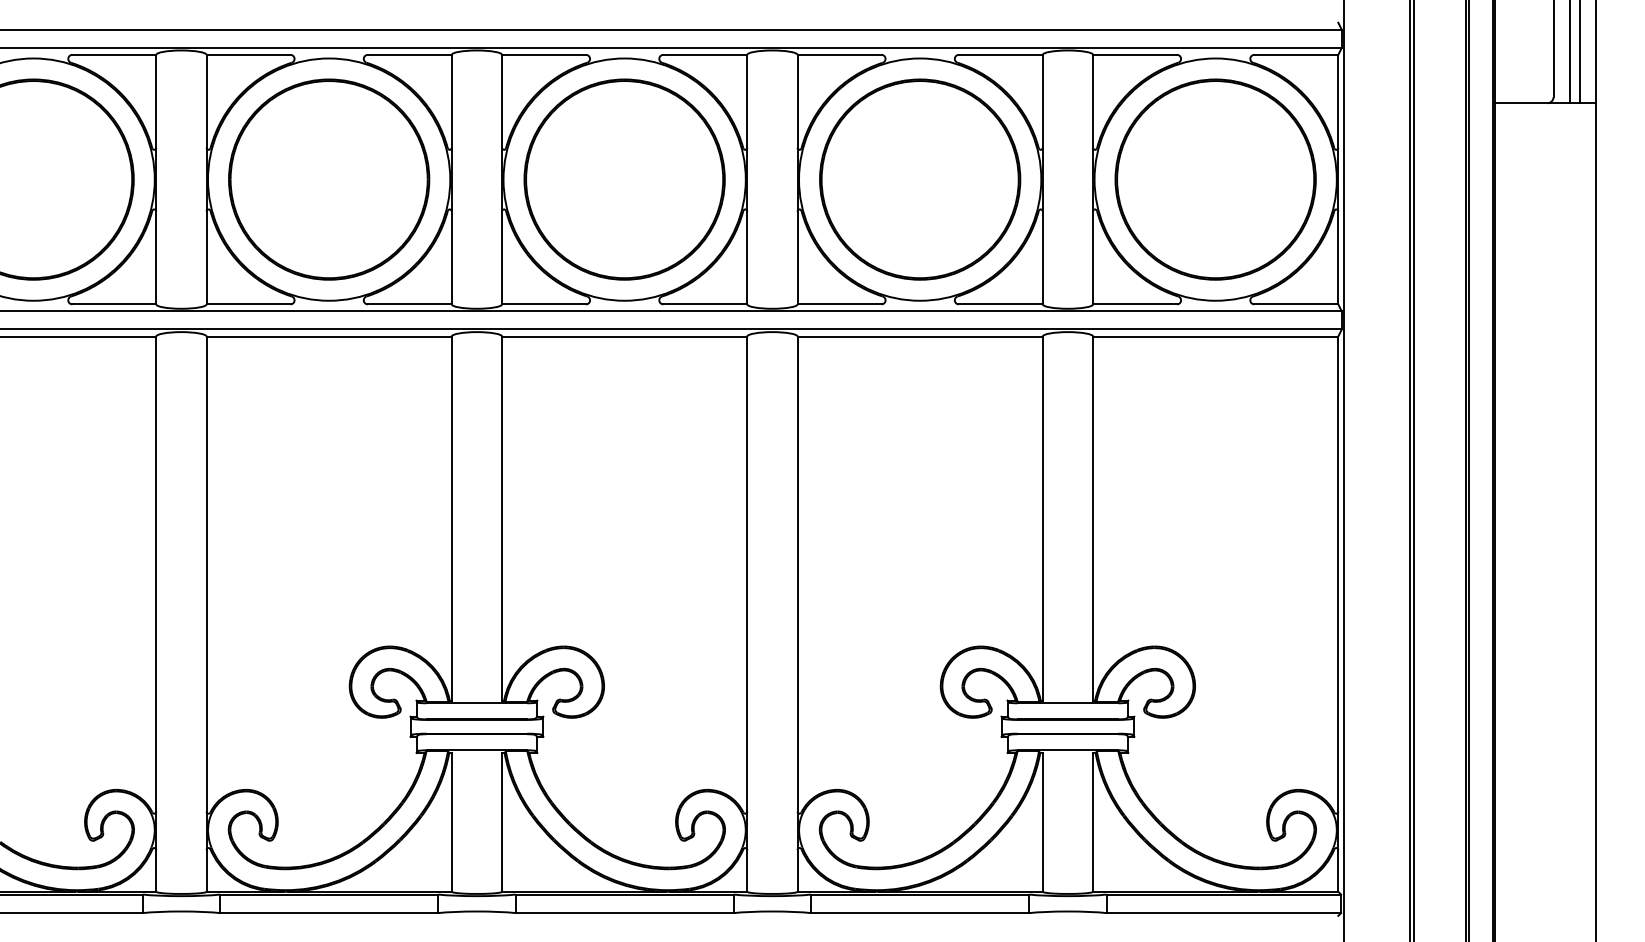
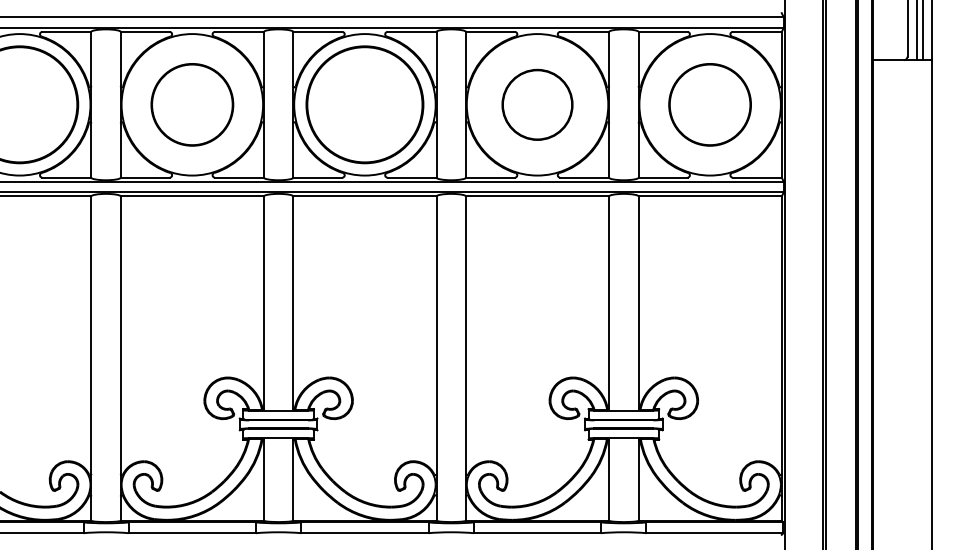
part: (329, 179) -> (192, 104), size x0.7
part: (920, 179) -> (537, 104), size x0.6
part: (1214, 179) -> (709, 104), size x0.7

